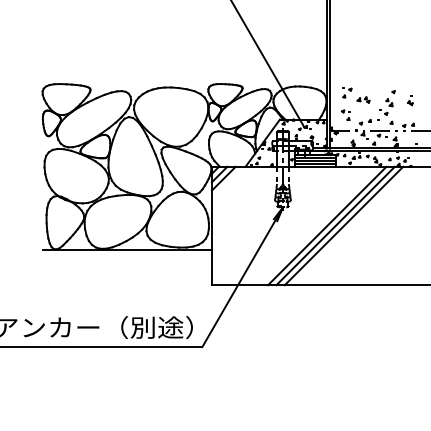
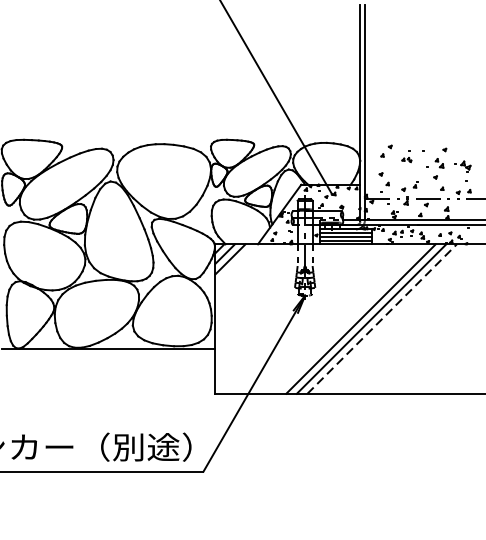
part: (363, 99) -> (406, 159), size x0.6
part: (410, 100) -> (466, 160), size x1.6
line: (343, 226) -> (381, 319), solid -> dashed

